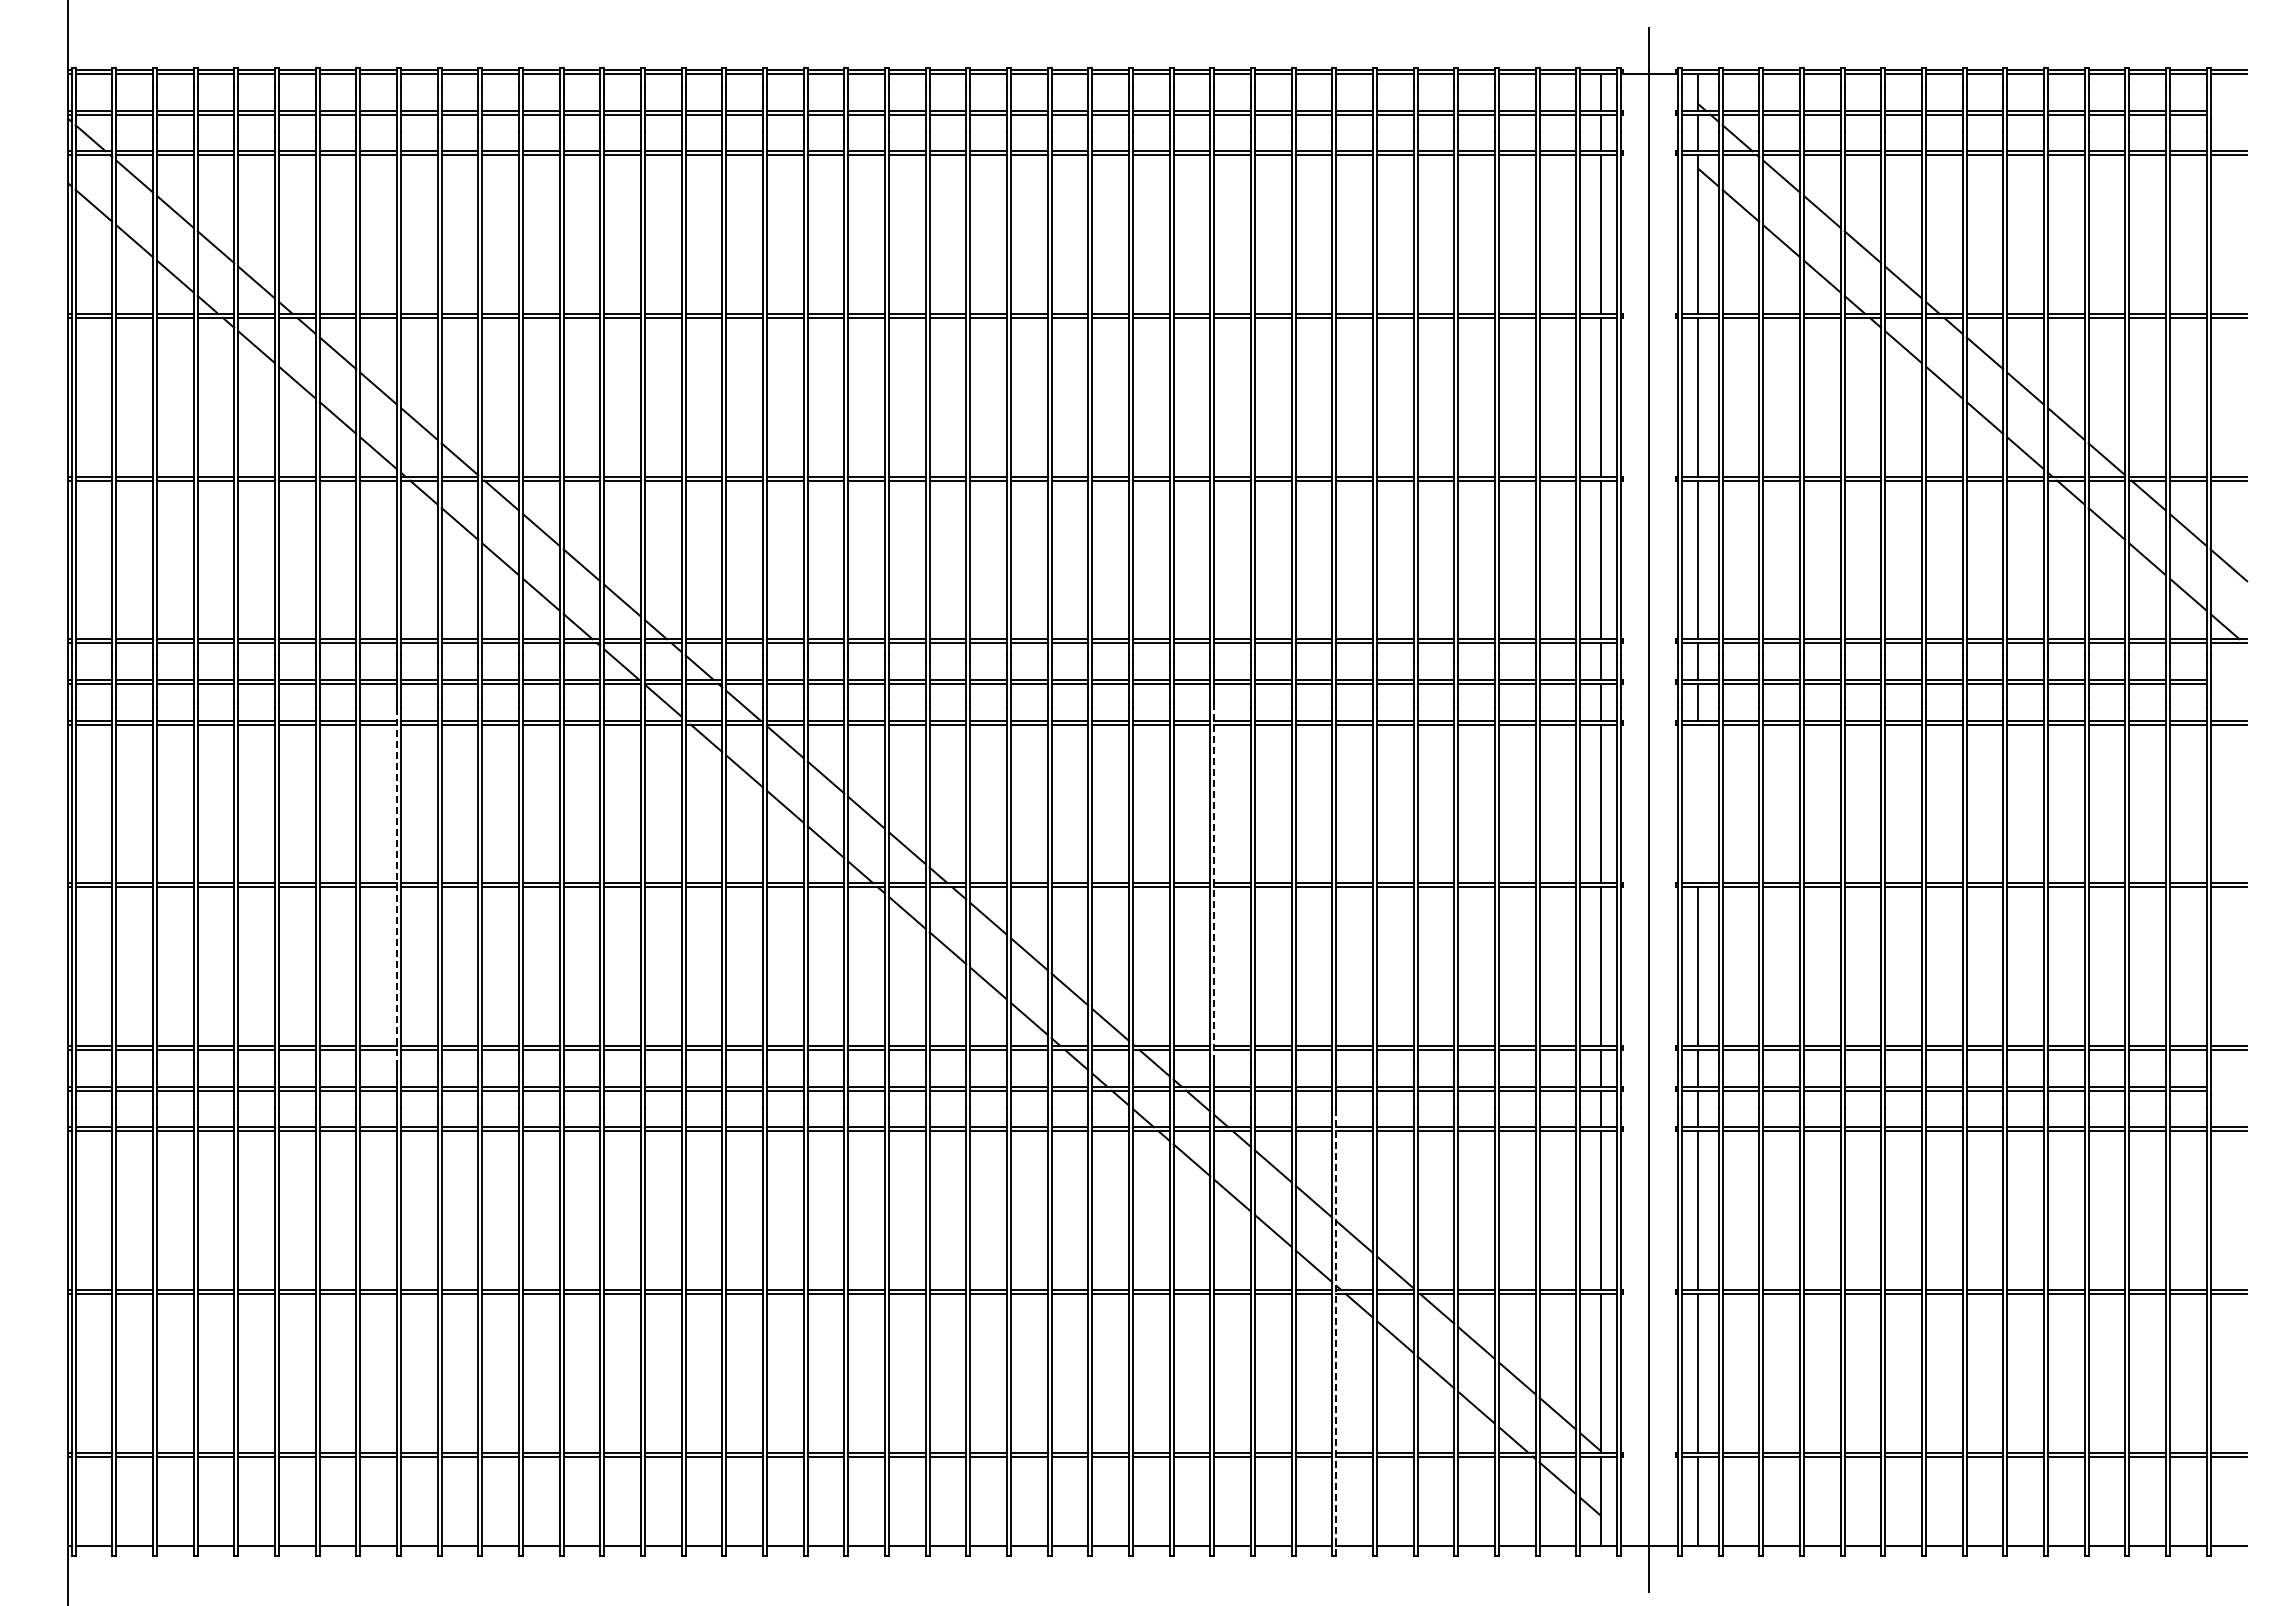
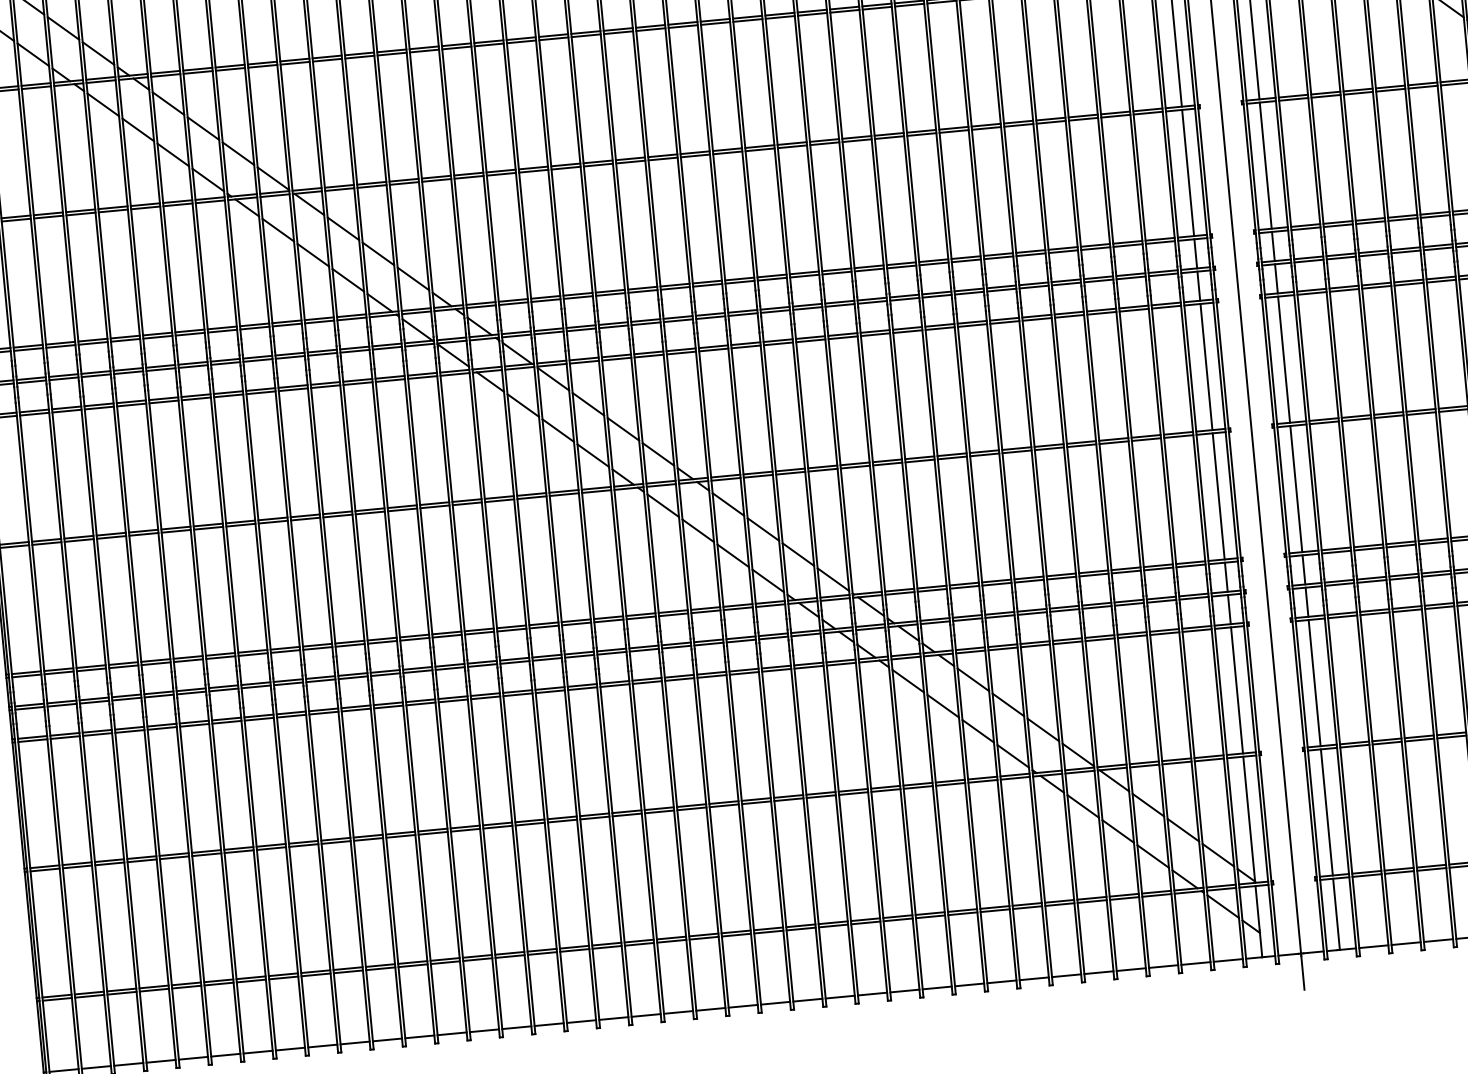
line: (1698, 803) -> (1284, 359), added
line: (396, 885) -> (255, 522), dashed -> solid
line: (1214, 885) -> (905, 460), dashed -> solid
line: (1336, 1335) -> (1036, 809), dashed -> solid

